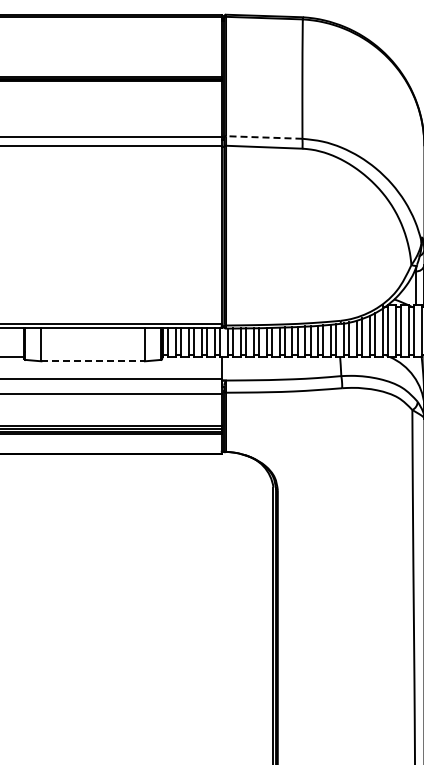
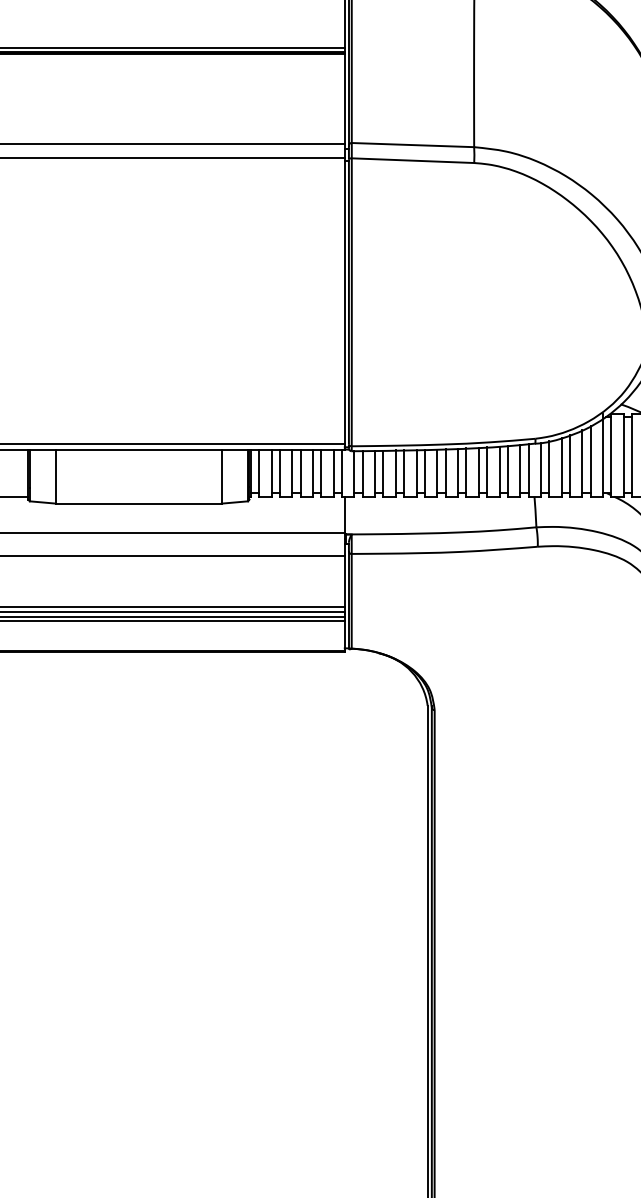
line: (263, 137) -> (411, 145), dashed -> solid
line: (93, 361) -> (139, 503), dashed -> solid

